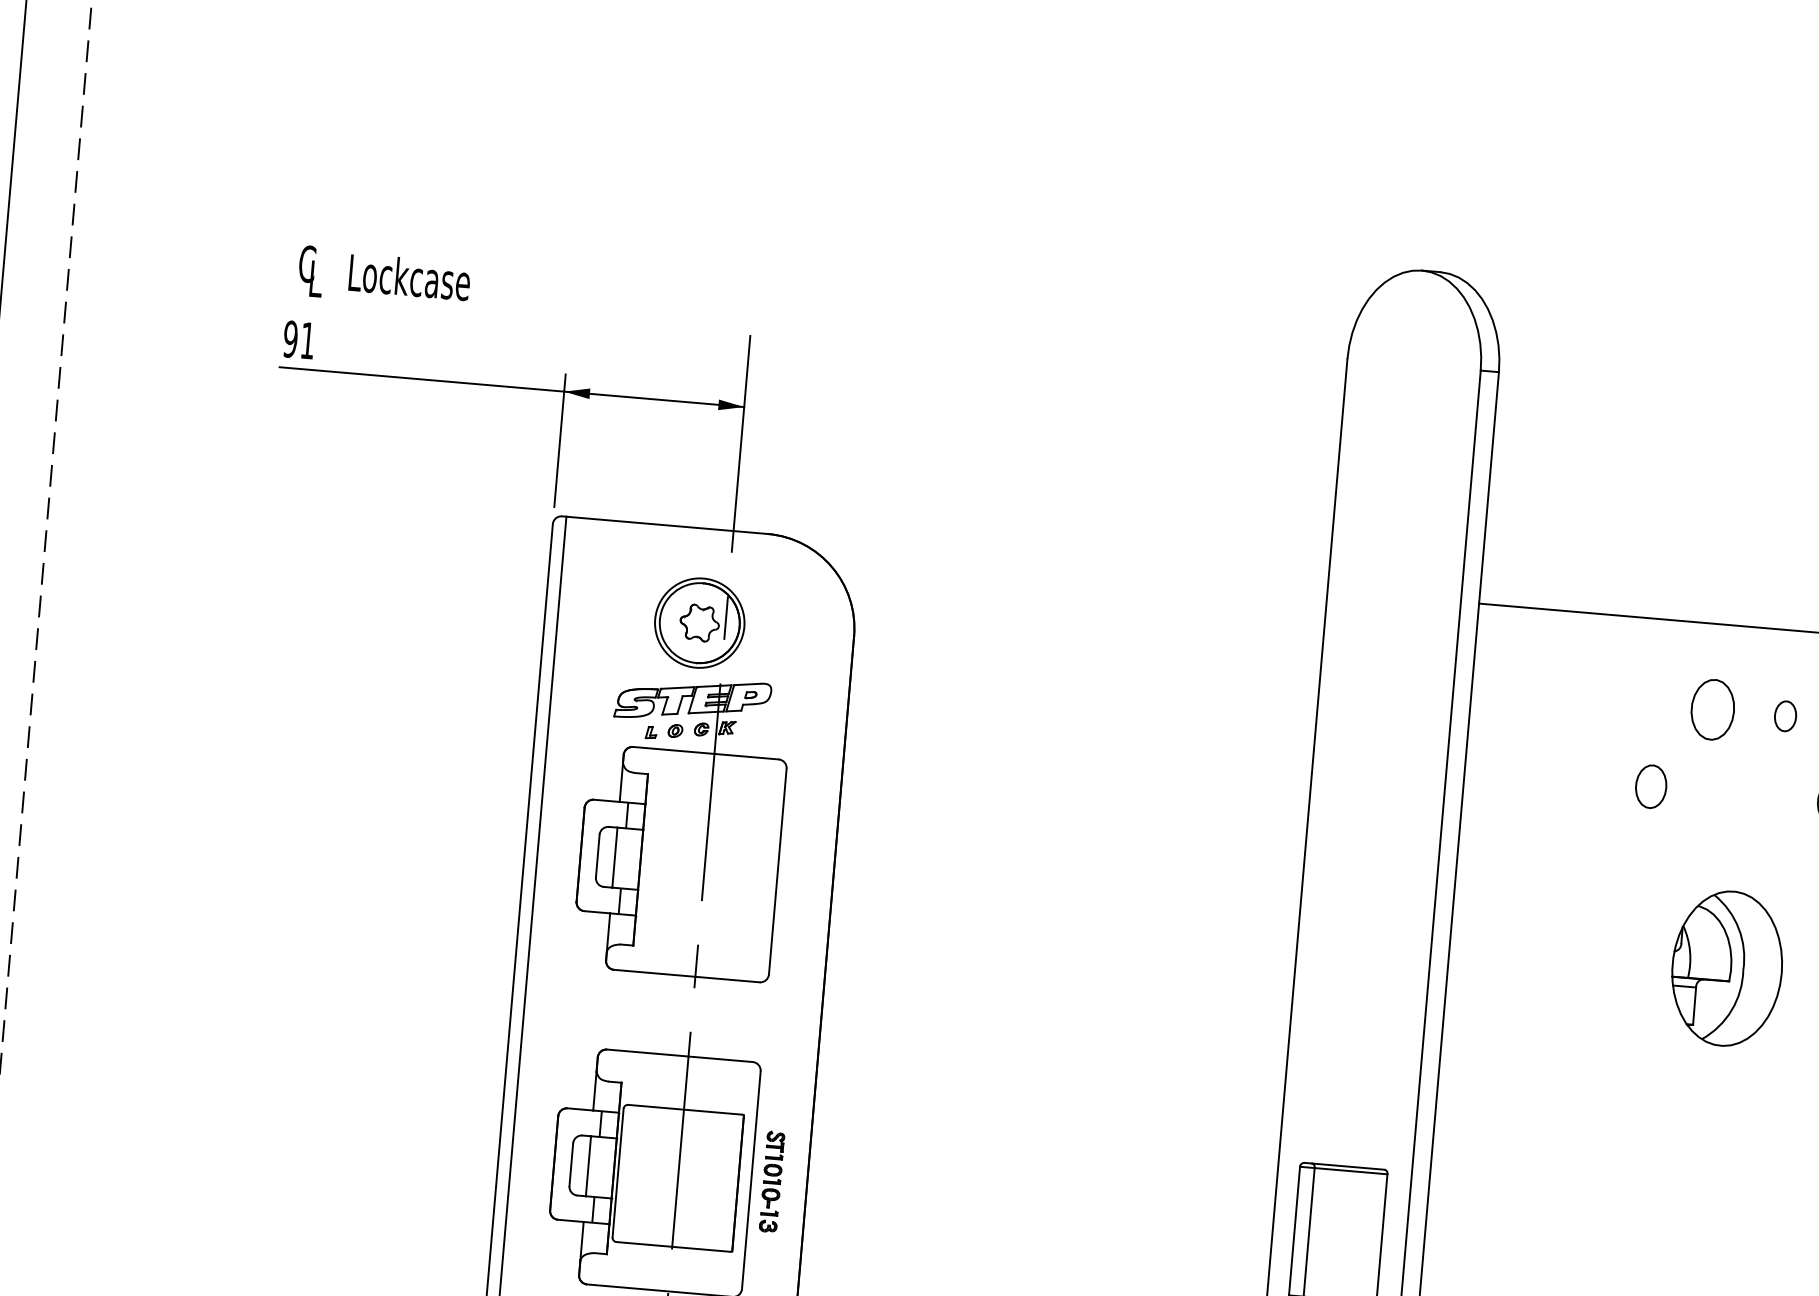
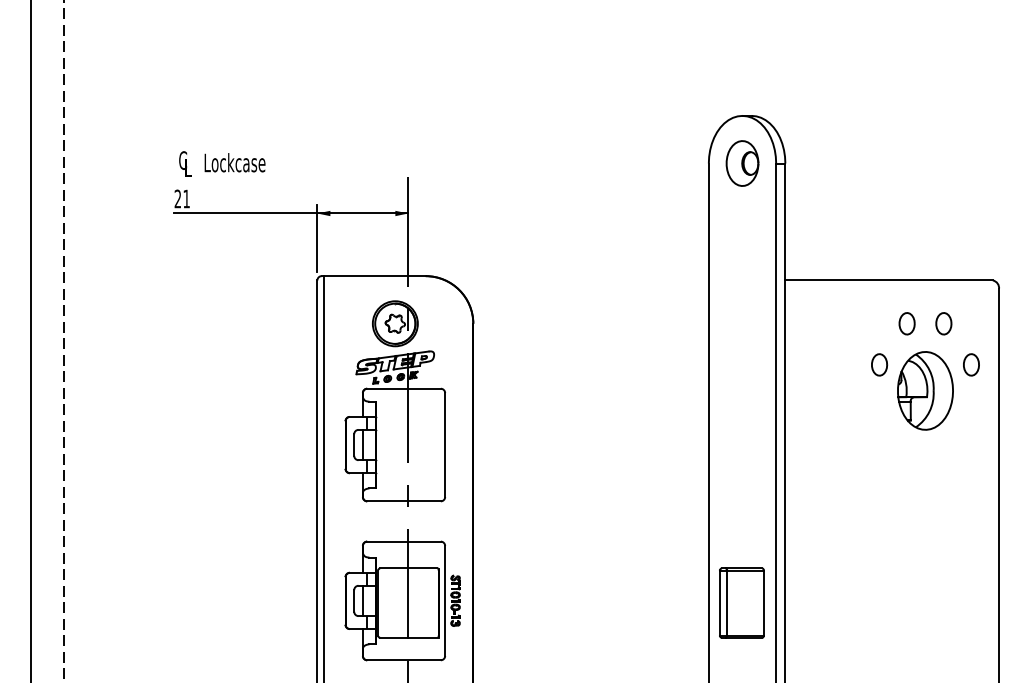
text: (289, 338) -> (177, 198), 91 -> 21
part: (1414, 364) -> (742, 163), added
part: (1711, 709) -> (906, 323), size x0.71
part: (1784, 715) -> (943, 323), size x1.43
part: (1727, 967) -> (925, 390), moved

